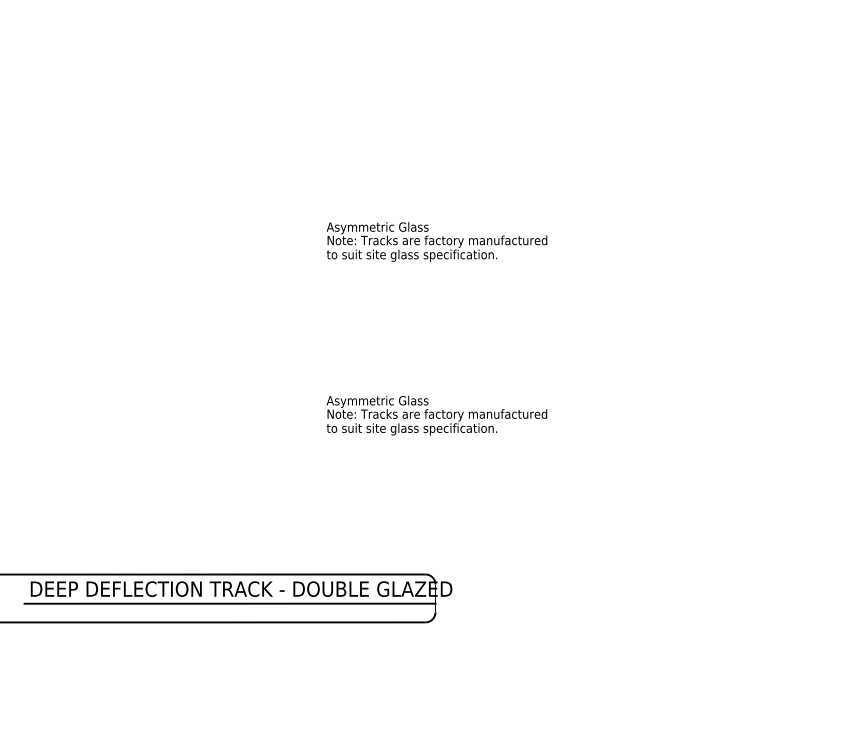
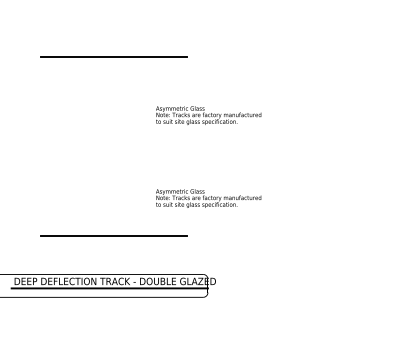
line: (239, 120) -> (114, 57), added
line: (239, 492) -> (114, 235), added

